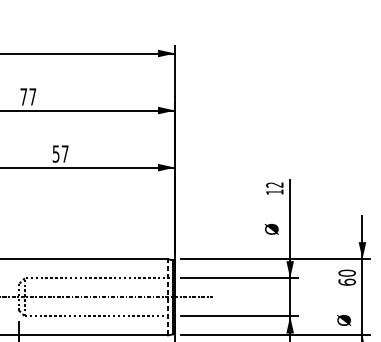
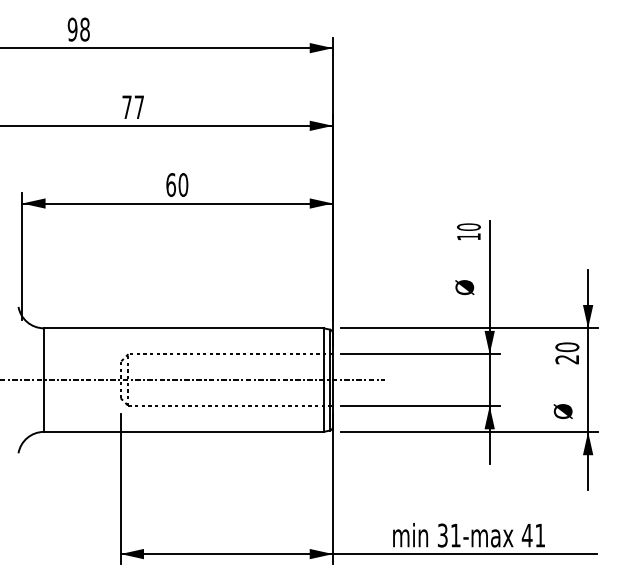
text: (60, 153) -> (177, 184), 57 -> 60
text: (274, 184) -> (468, 226), 12 -> 10
text: (347, 282) -> (567, 359), 60 -> 20
line: (168, 297) -> (323, 380), dashed -> solid

